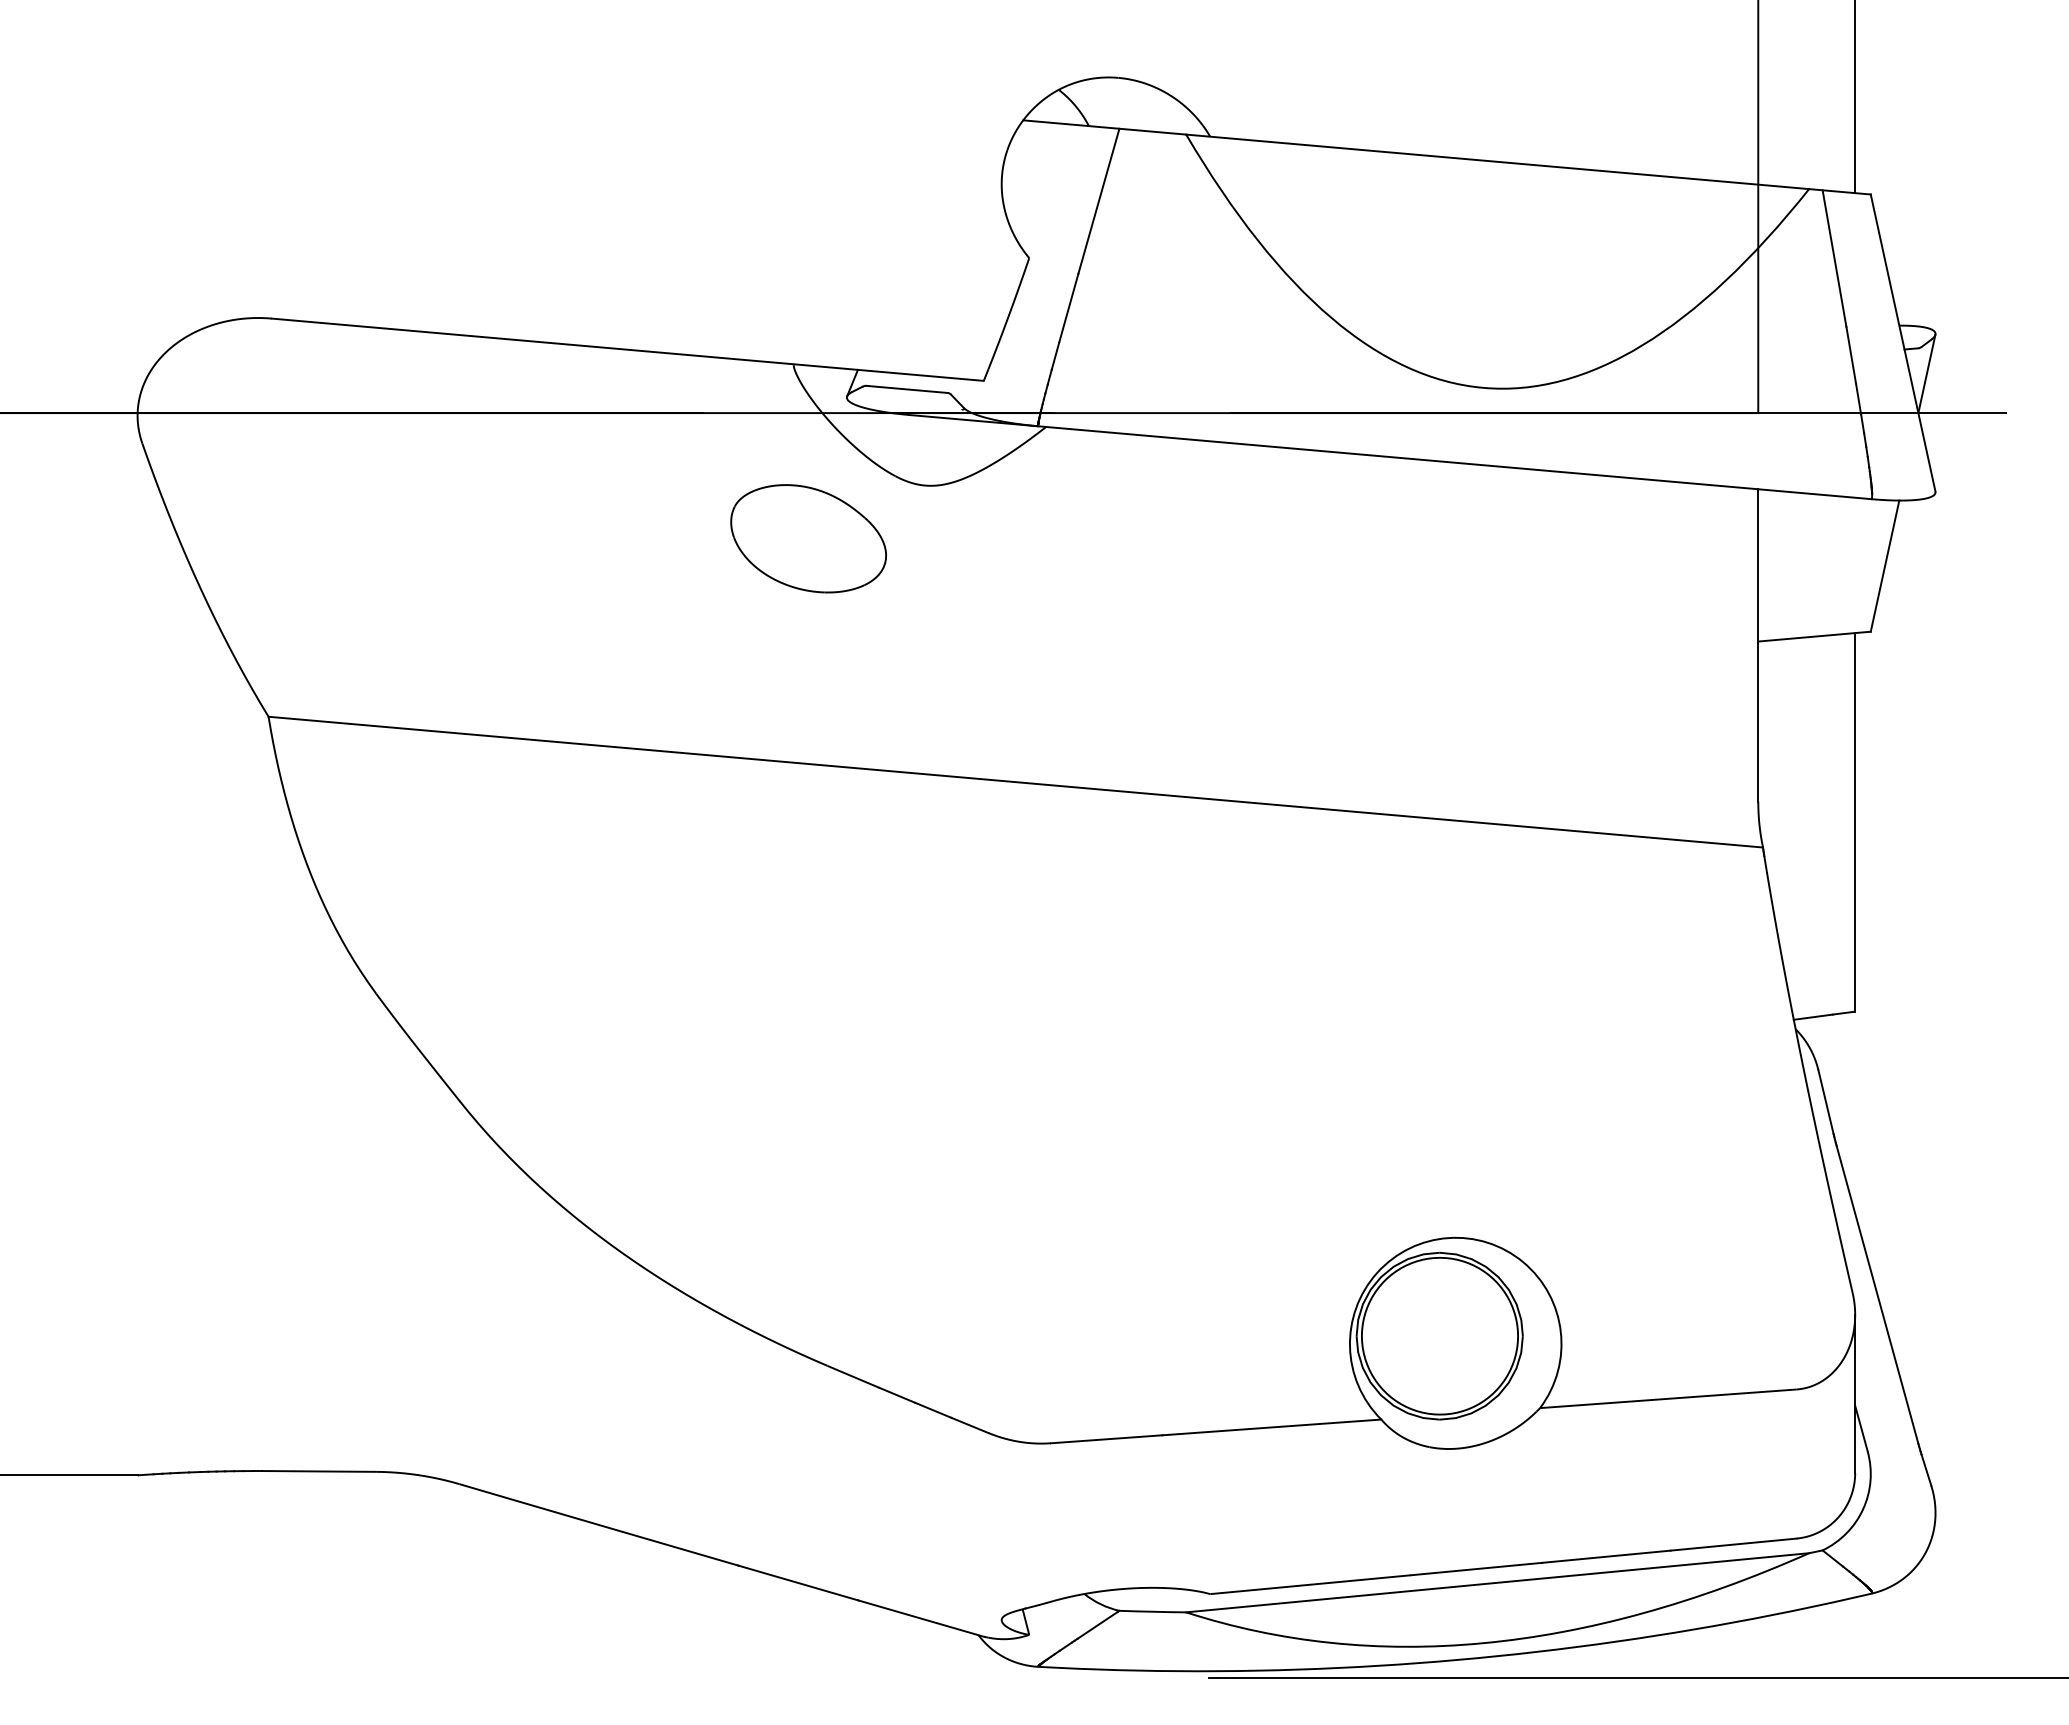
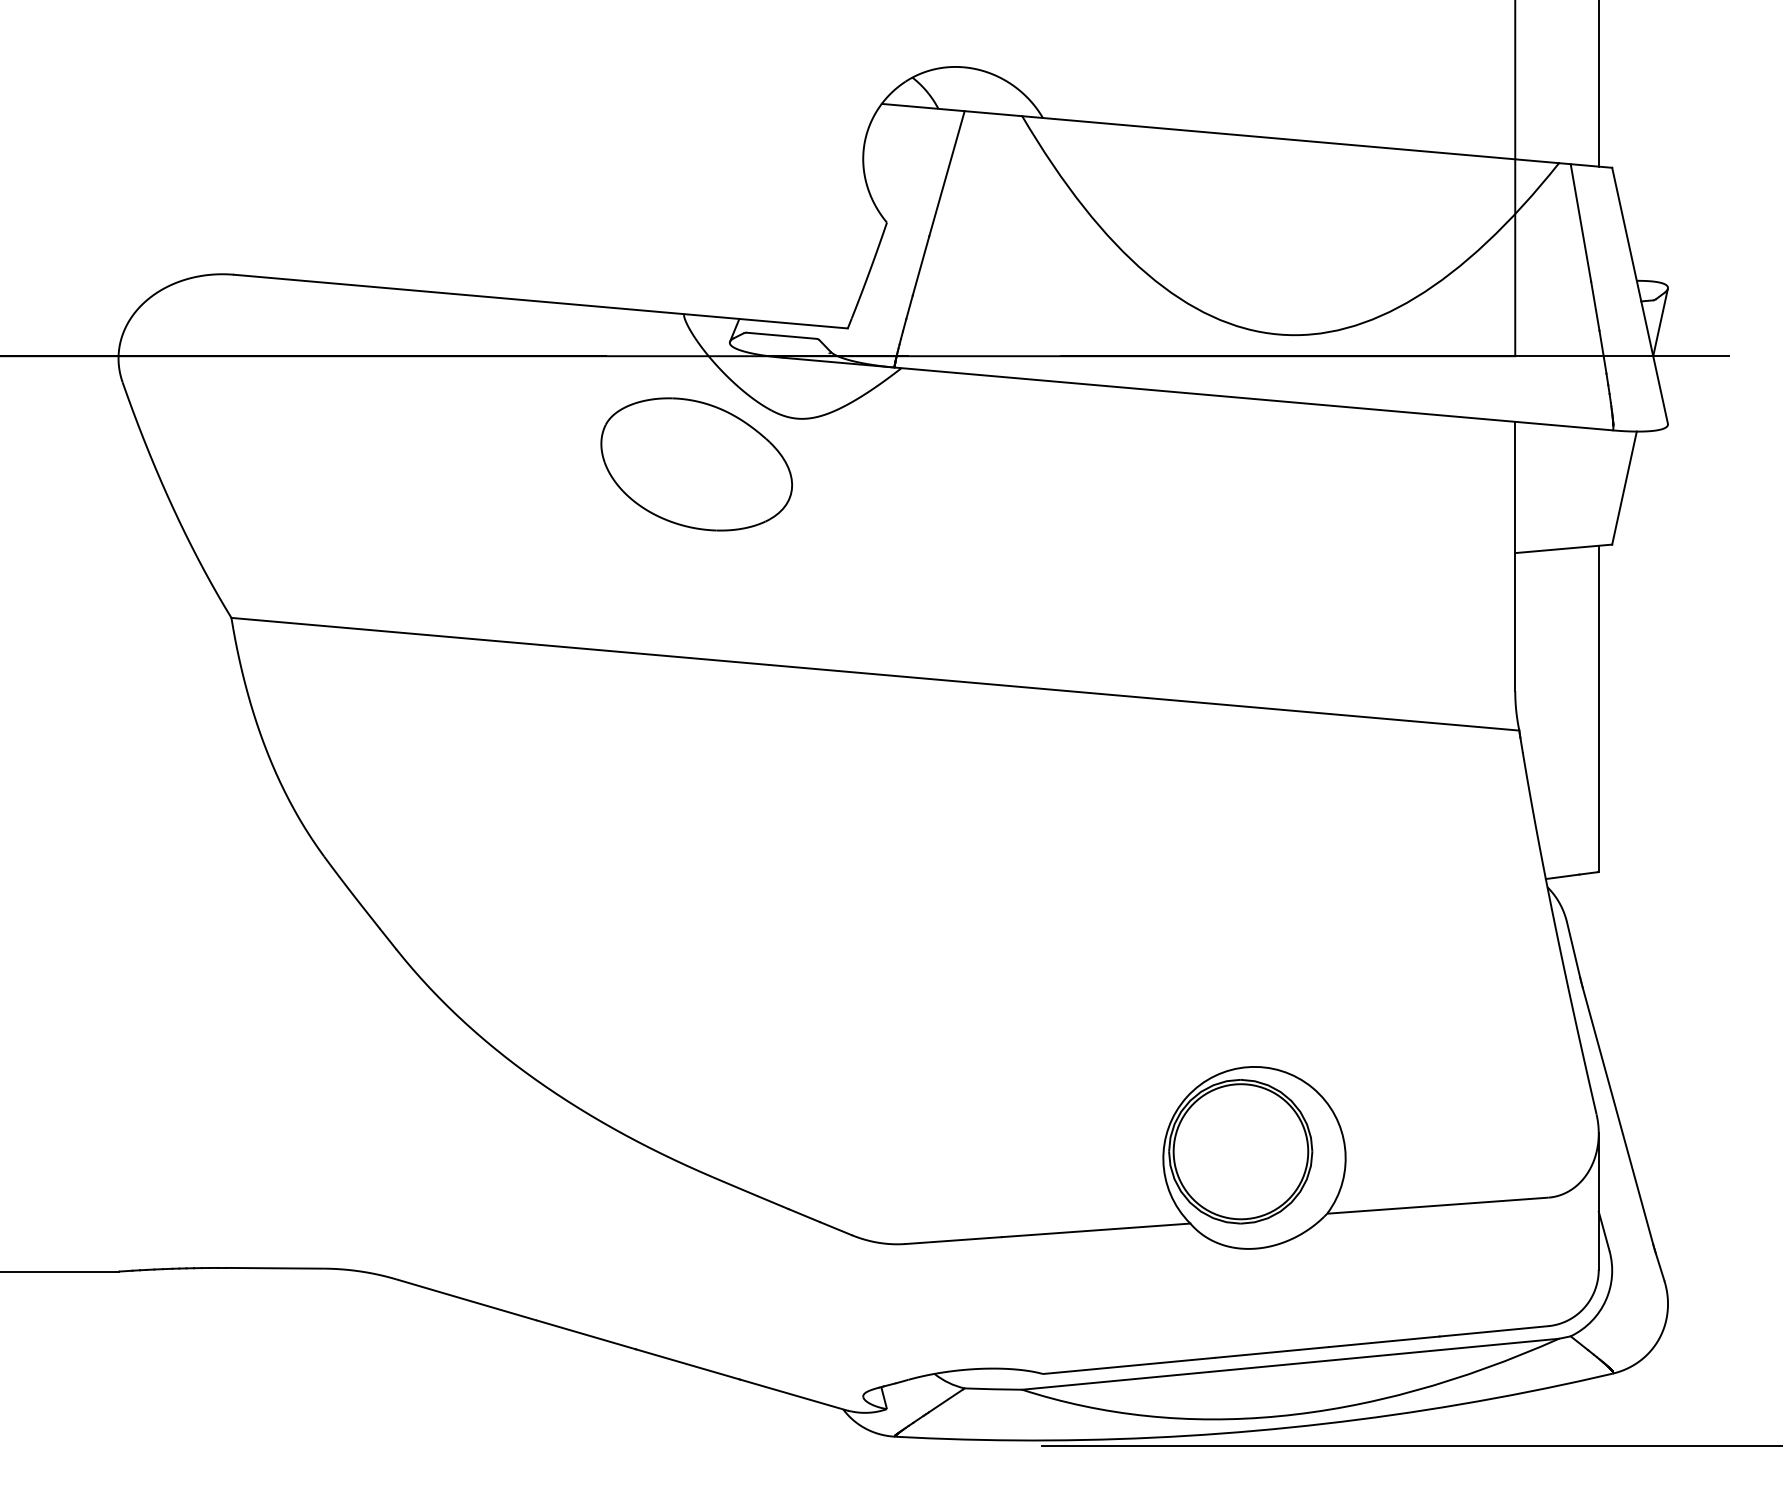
part: (808, 538) -> (696, 464), size x1.43

